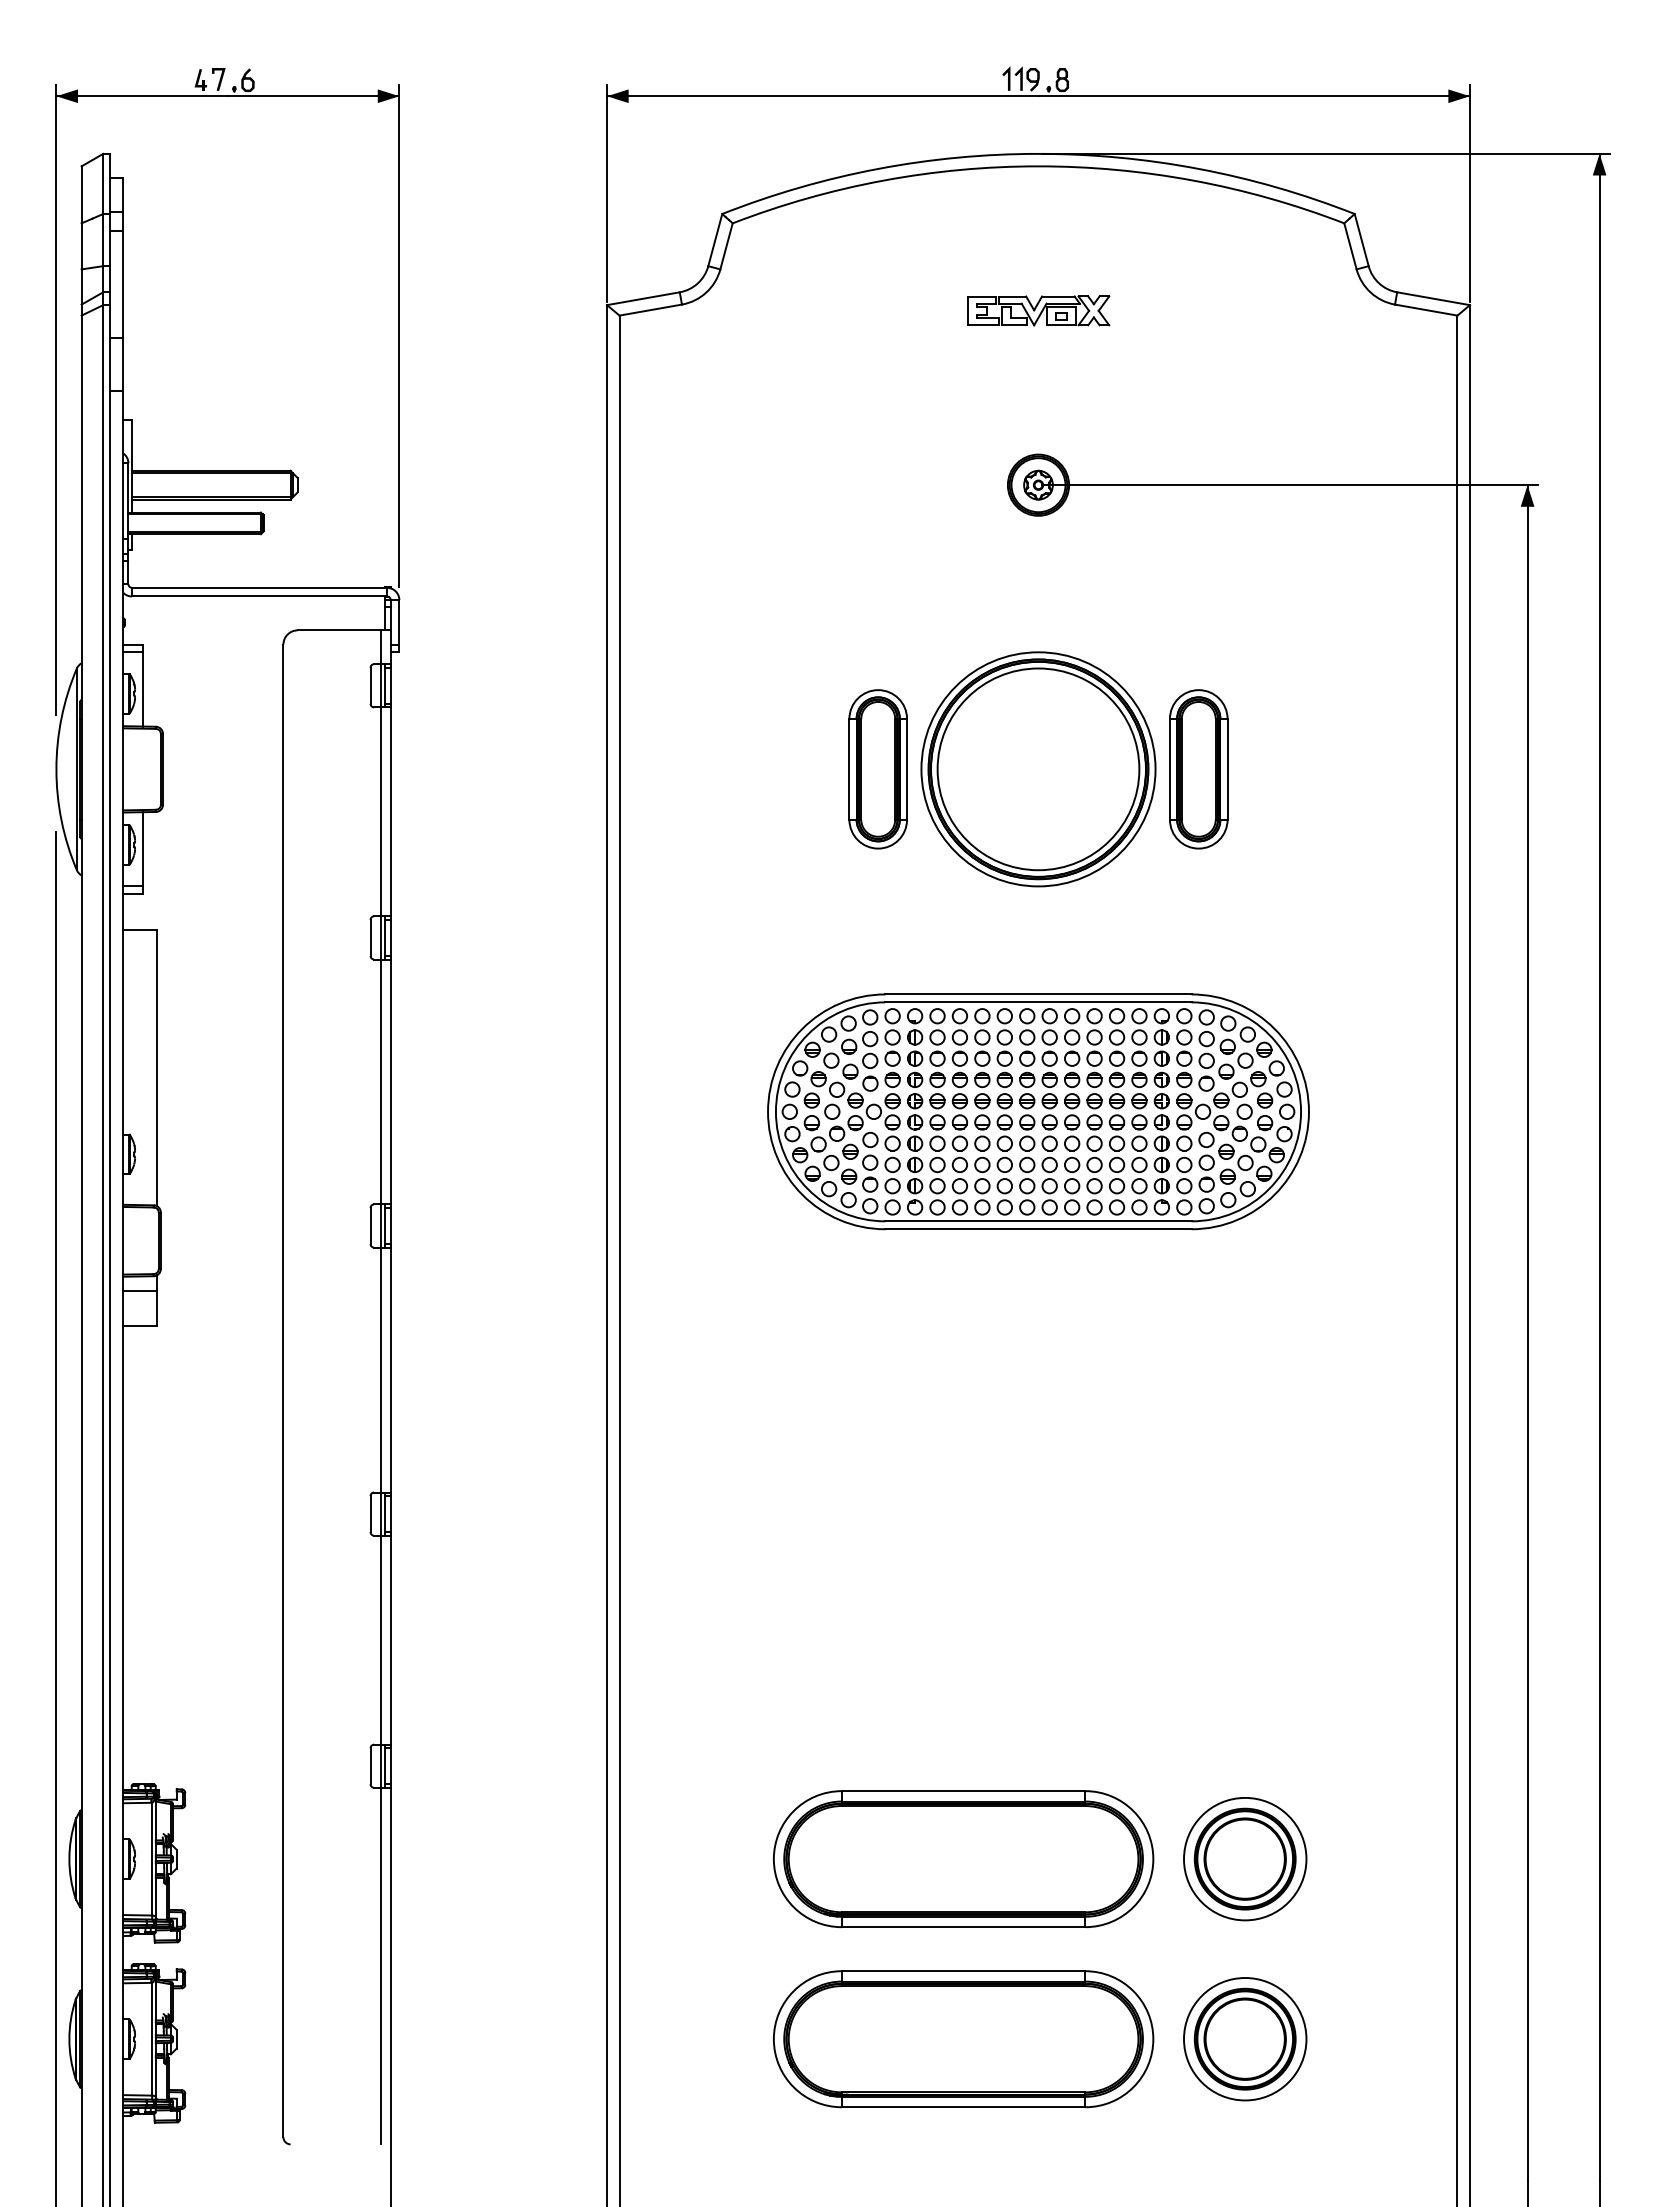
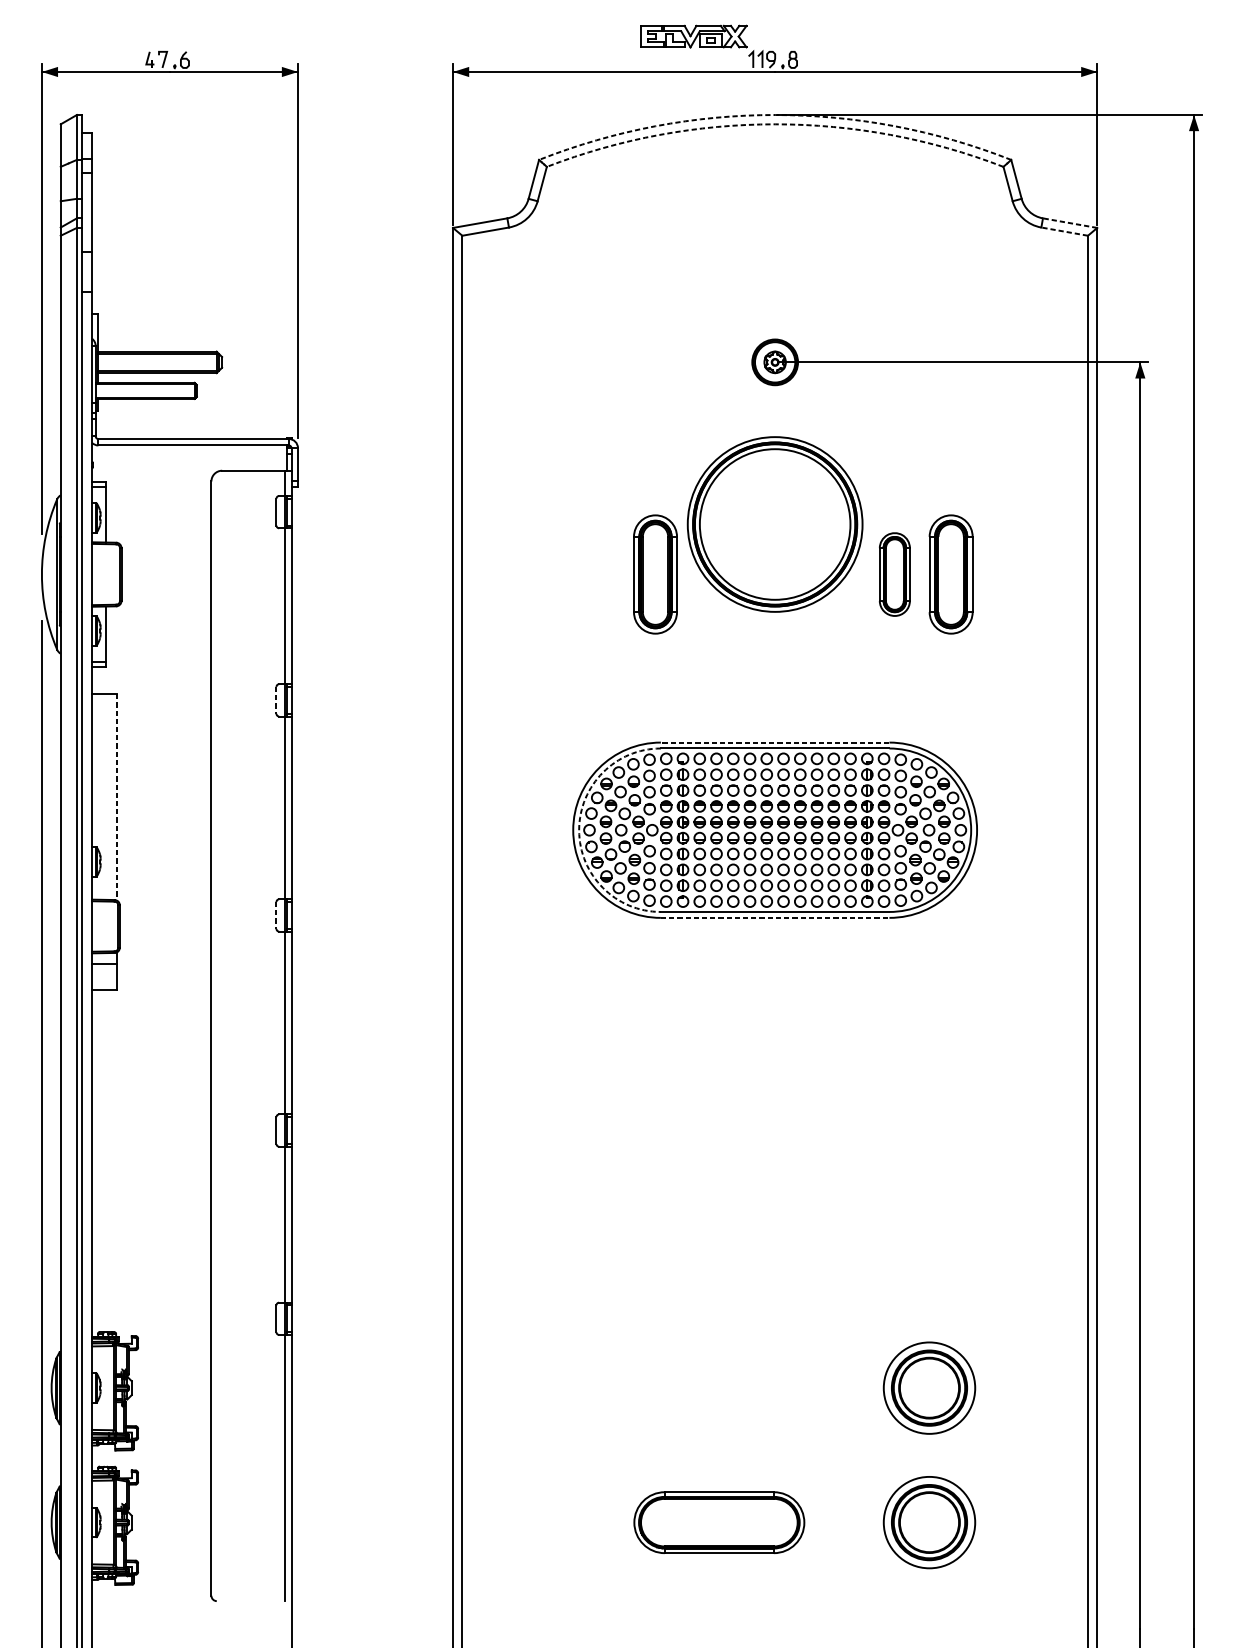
arc: (1038, 153) -> (775, 114), solid -> dashed
arc: (1038, 166) -> (775, 124), solid -> dashed
line: (1433, 298) -> (1070, 222), solid -> dashed
part: (1038, 310) -> (693, 36), moved
line: (1426, 310) -> (1064, 231), solid -> dashed
part: (1038, 769) -> (775, 524), moved
part: (1198, 769) -> (894, 574), size x0.7
part: (1273, 769) -> (950, 574), added
line: (370, 938) -> (276, 700), solid -> dashed
line: (1038, 994) -> (775, 742), solid -> dashed
line: (157, 1068) -> (117, 797), solid -> dashed
arc: (775, 1111) -> (578, 829), solid -> dashed
line: (370, 1226) -> (276, 915), solid -> dashed
line: (1039, 1229) -> (775, 918), solid -> dashed
part: (963, 1858) -> (719, 1387), removed
part: (963, 2039) -> (719, 1522), size x0.6

